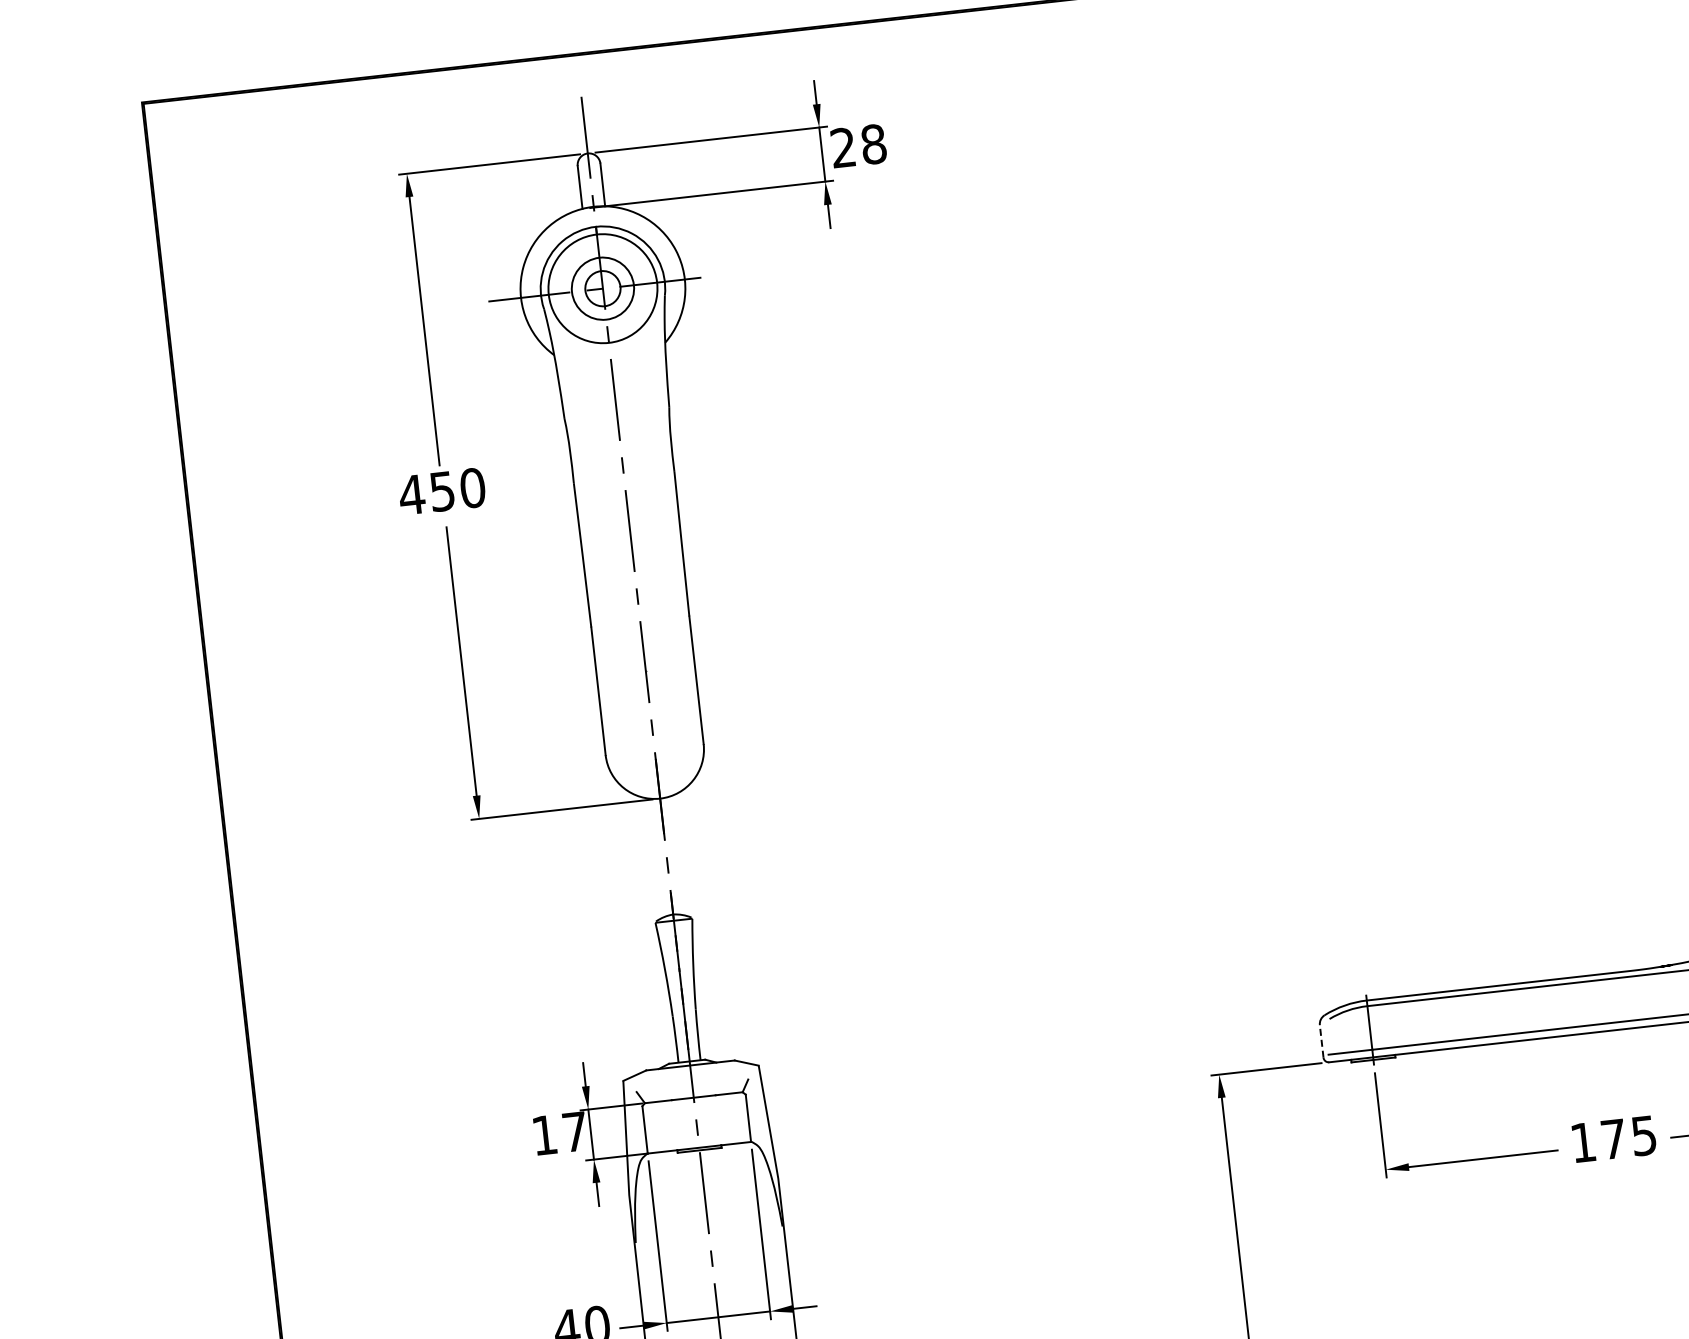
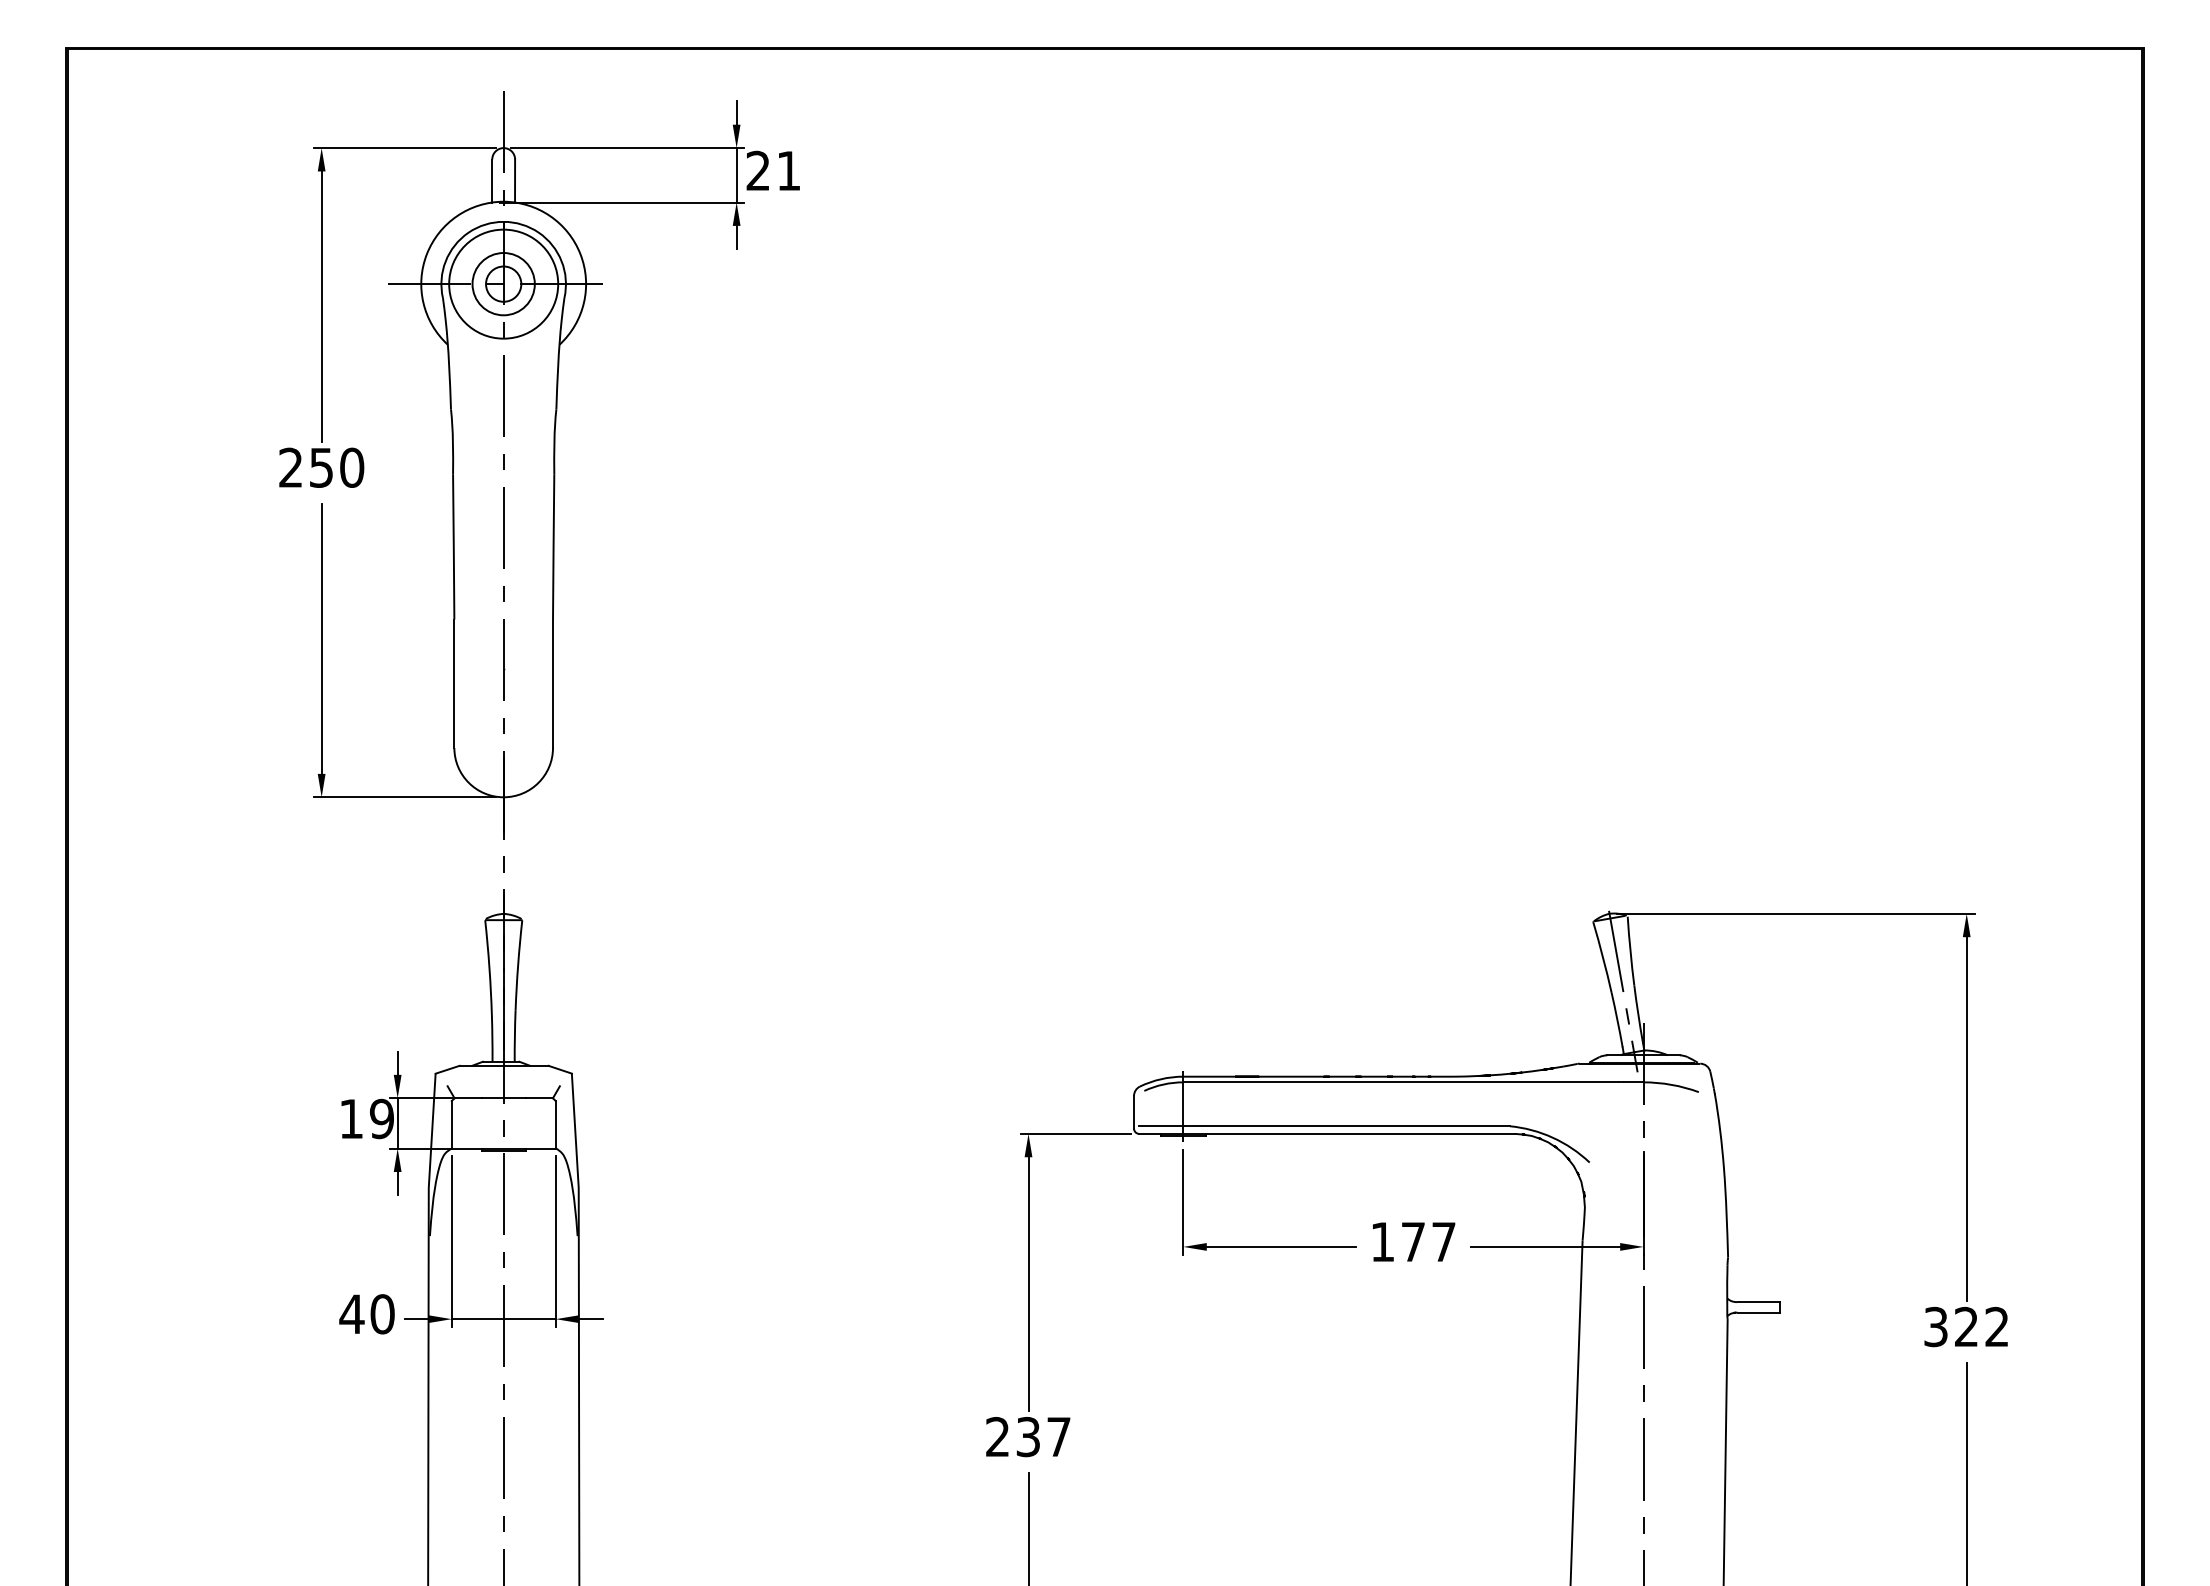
text: (873, 144) -> (788, 170), 28 -> 21
text: (411, 494) -> (290, 467), 450 -> 250
line: (1322, 1040) -> (1134, 1111), dashed -> solid
text: (574, 1131) -> (381, 1118), 17 -> 19
text: (1643, 1136) -> (1443, 1242), 175 -> 177

